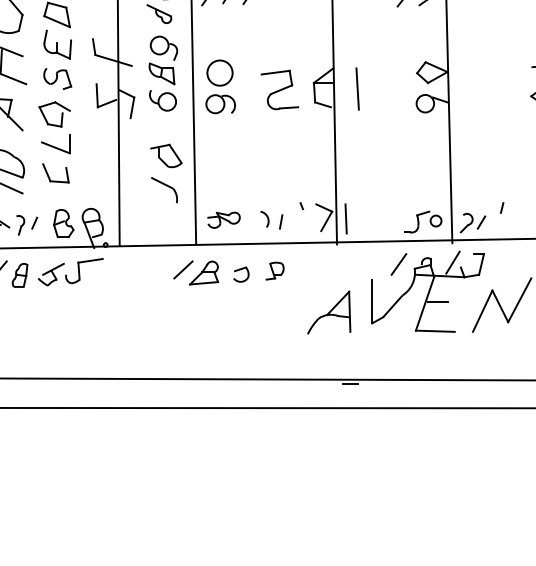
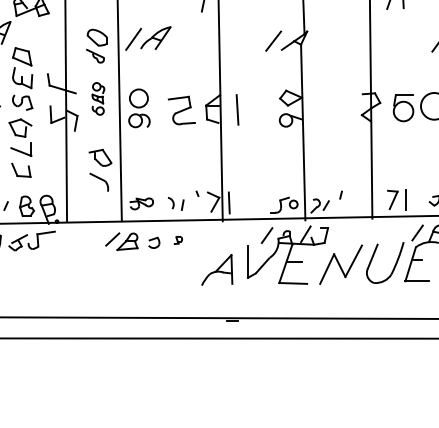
part: (163, 73) -> (98, 98), size x0.6
part: (275, 271) -> (178, 240), size x0.6

